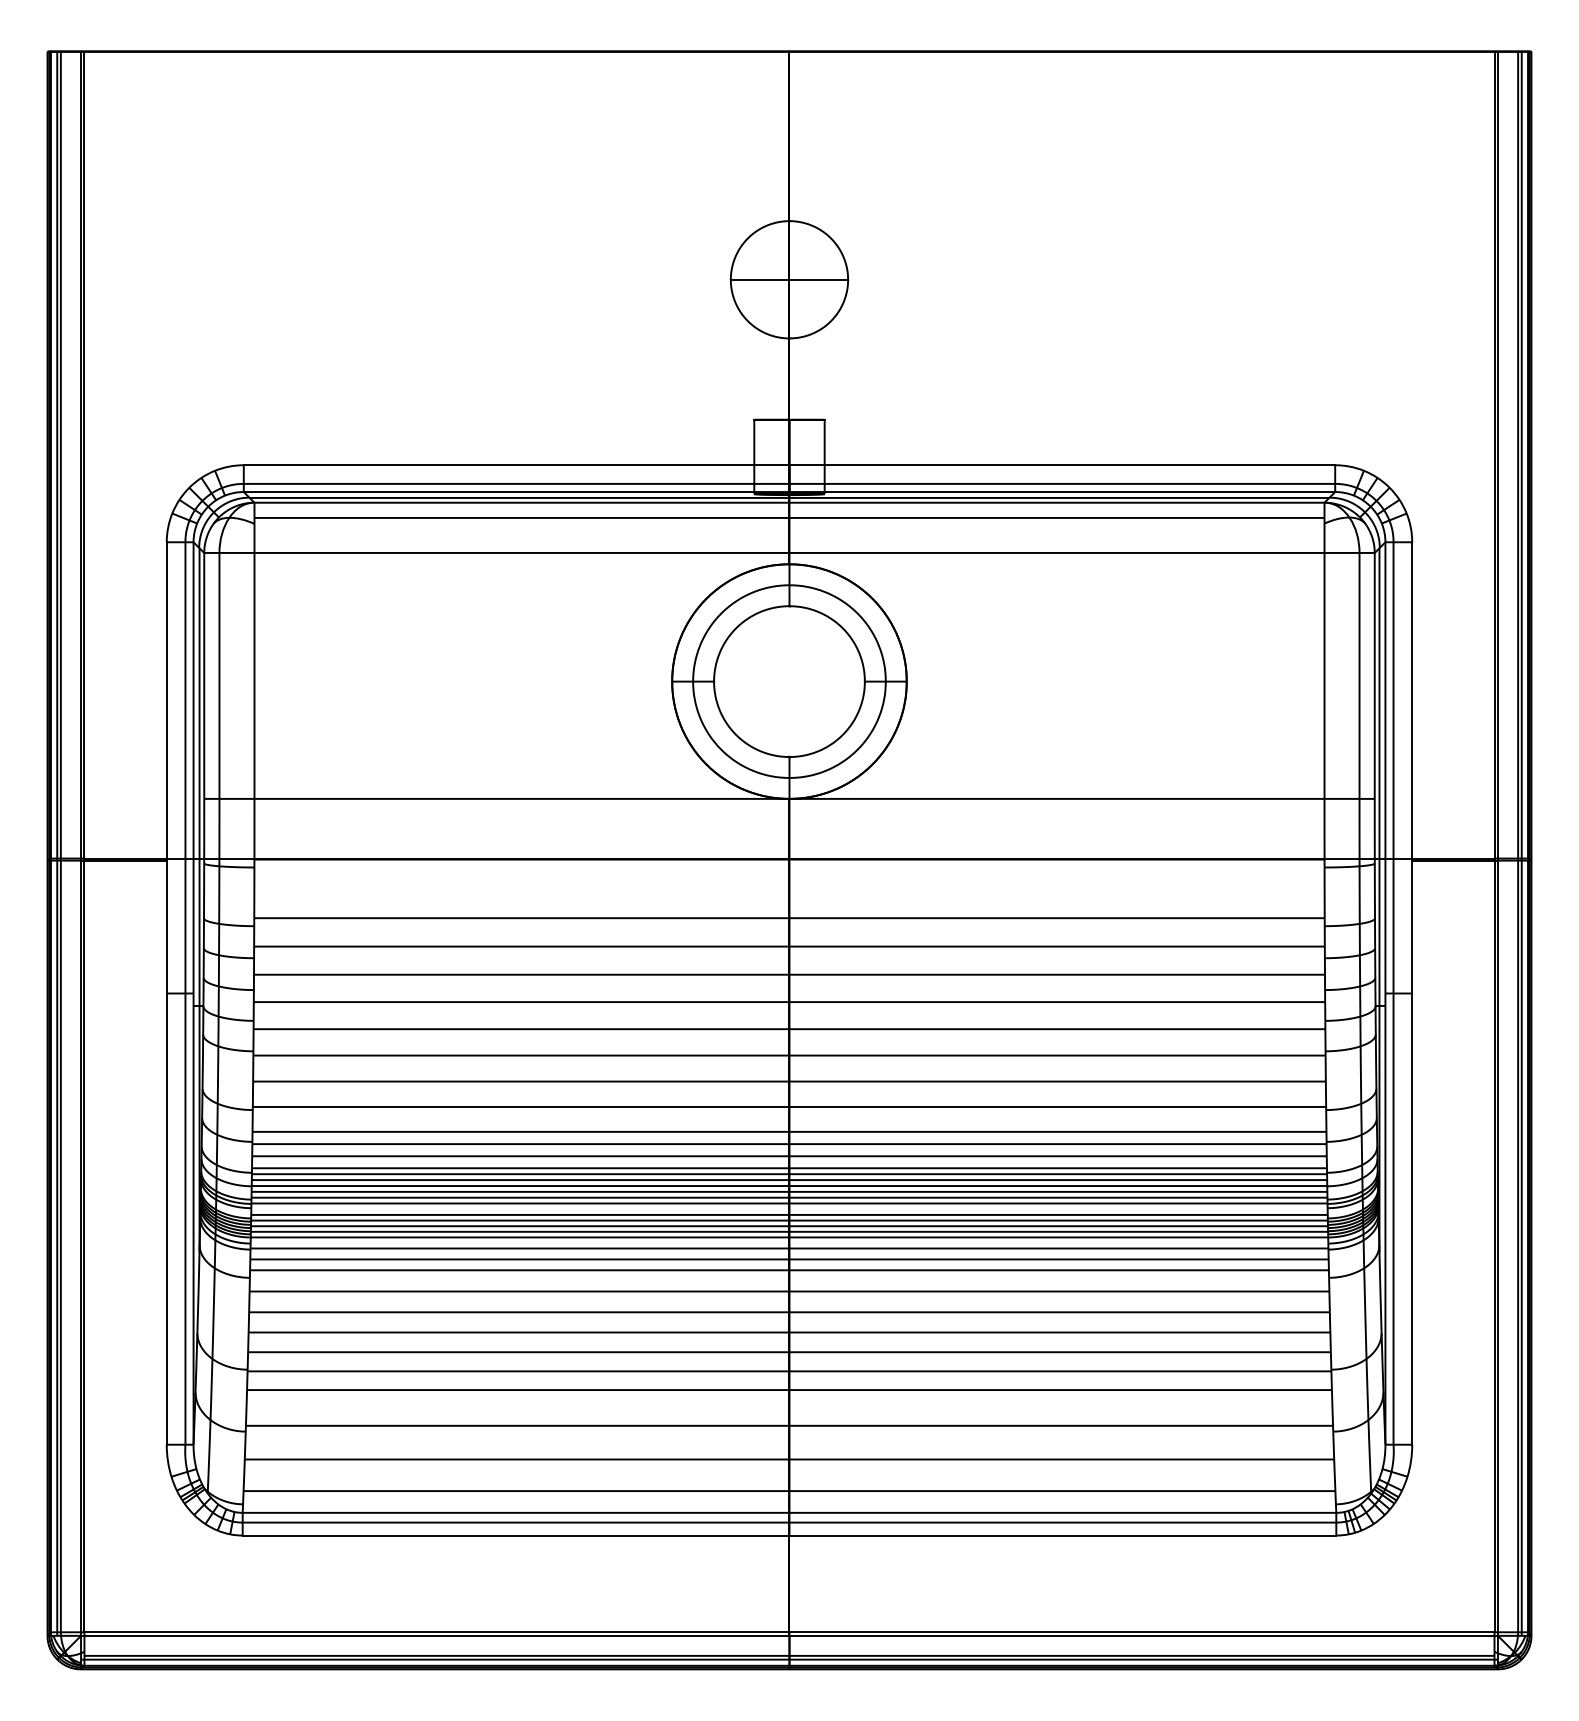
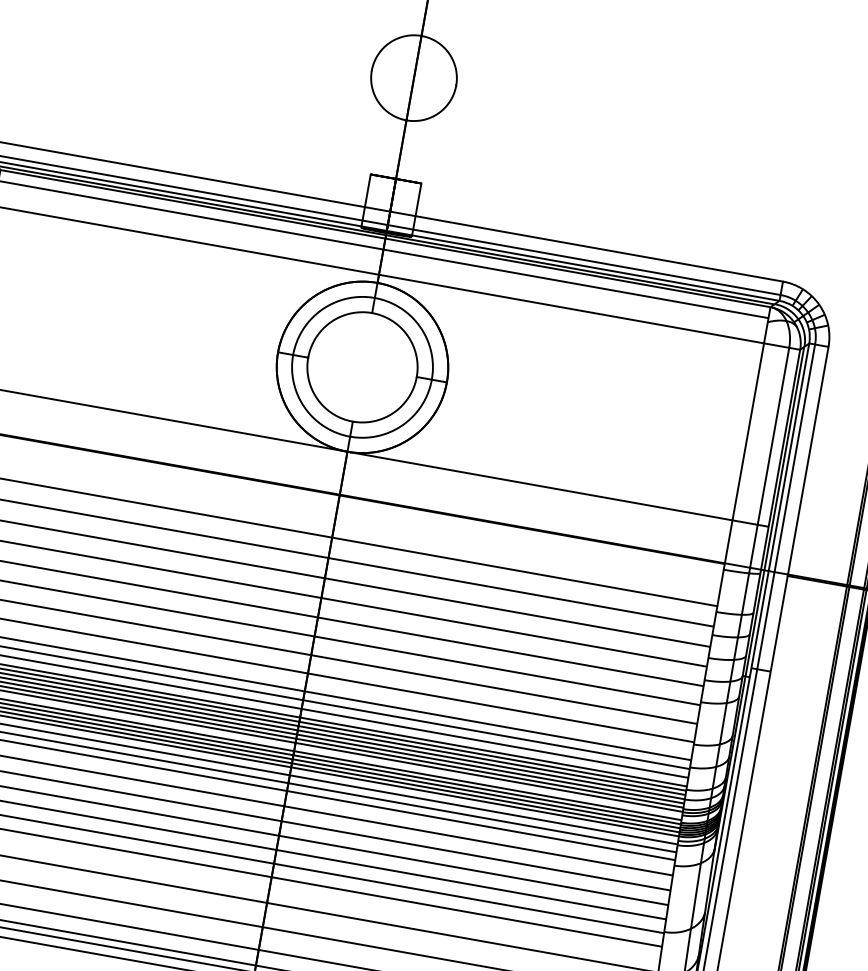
line: (789, 279) -> (414, 77), removed

